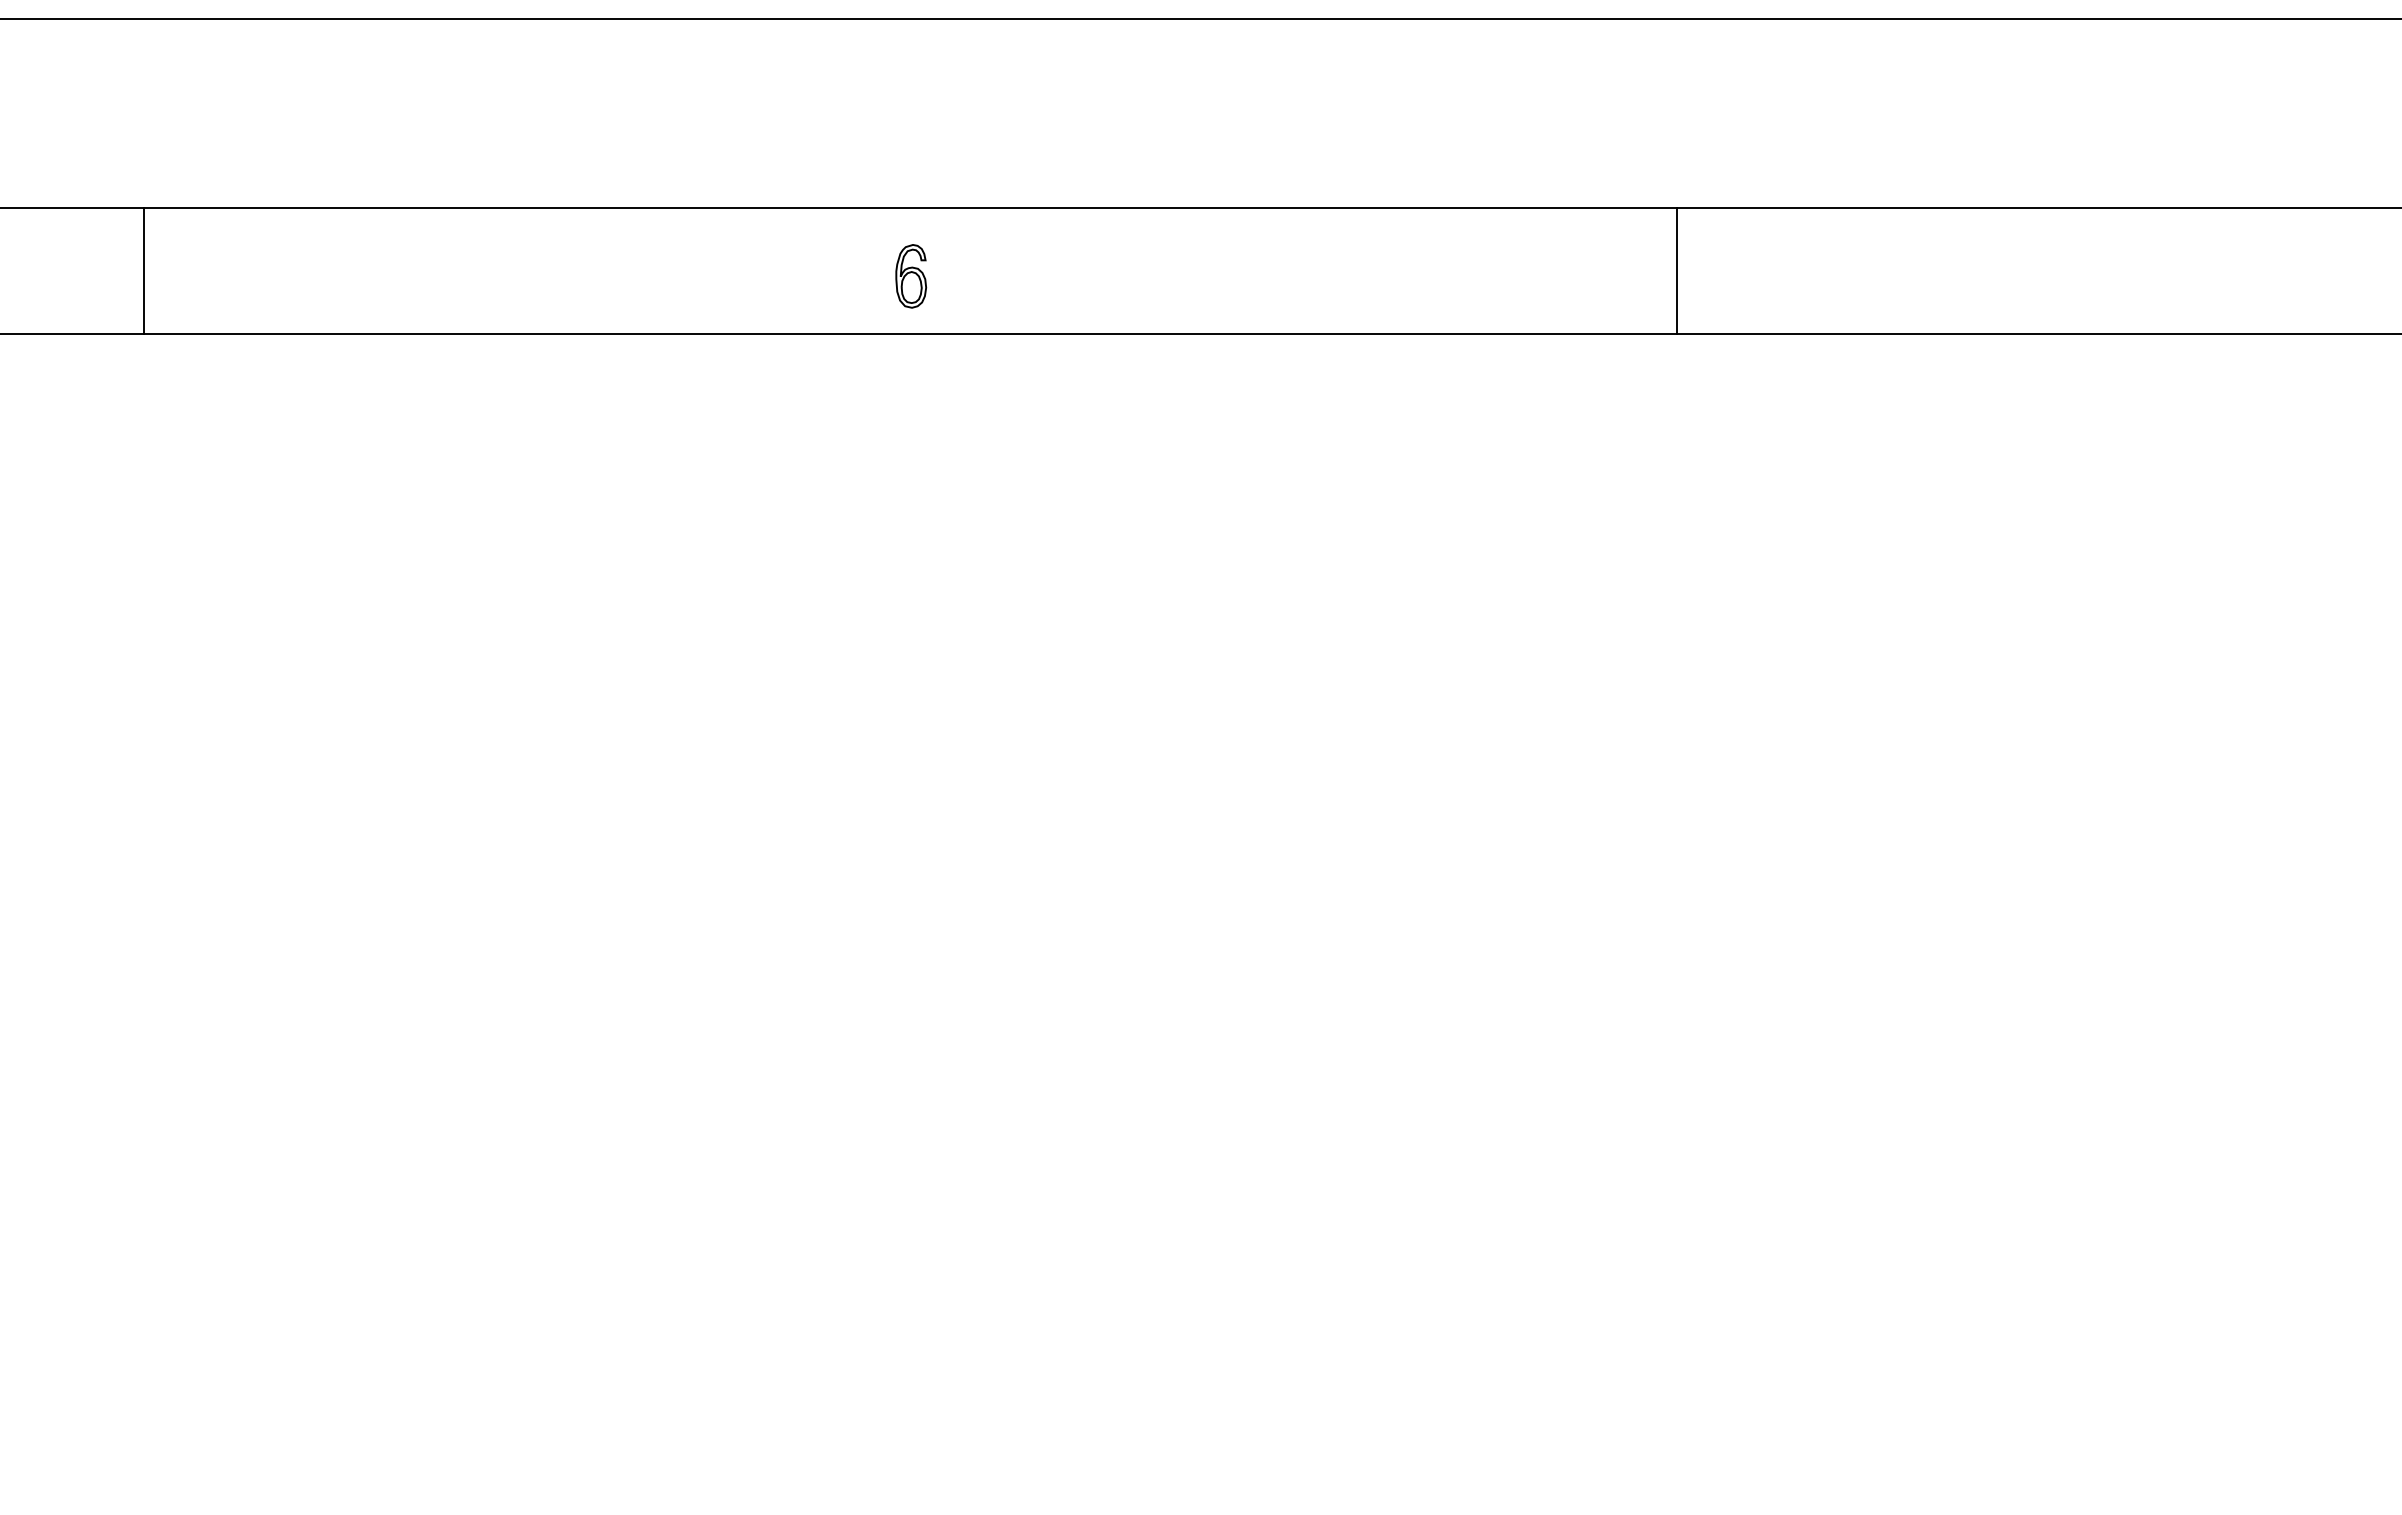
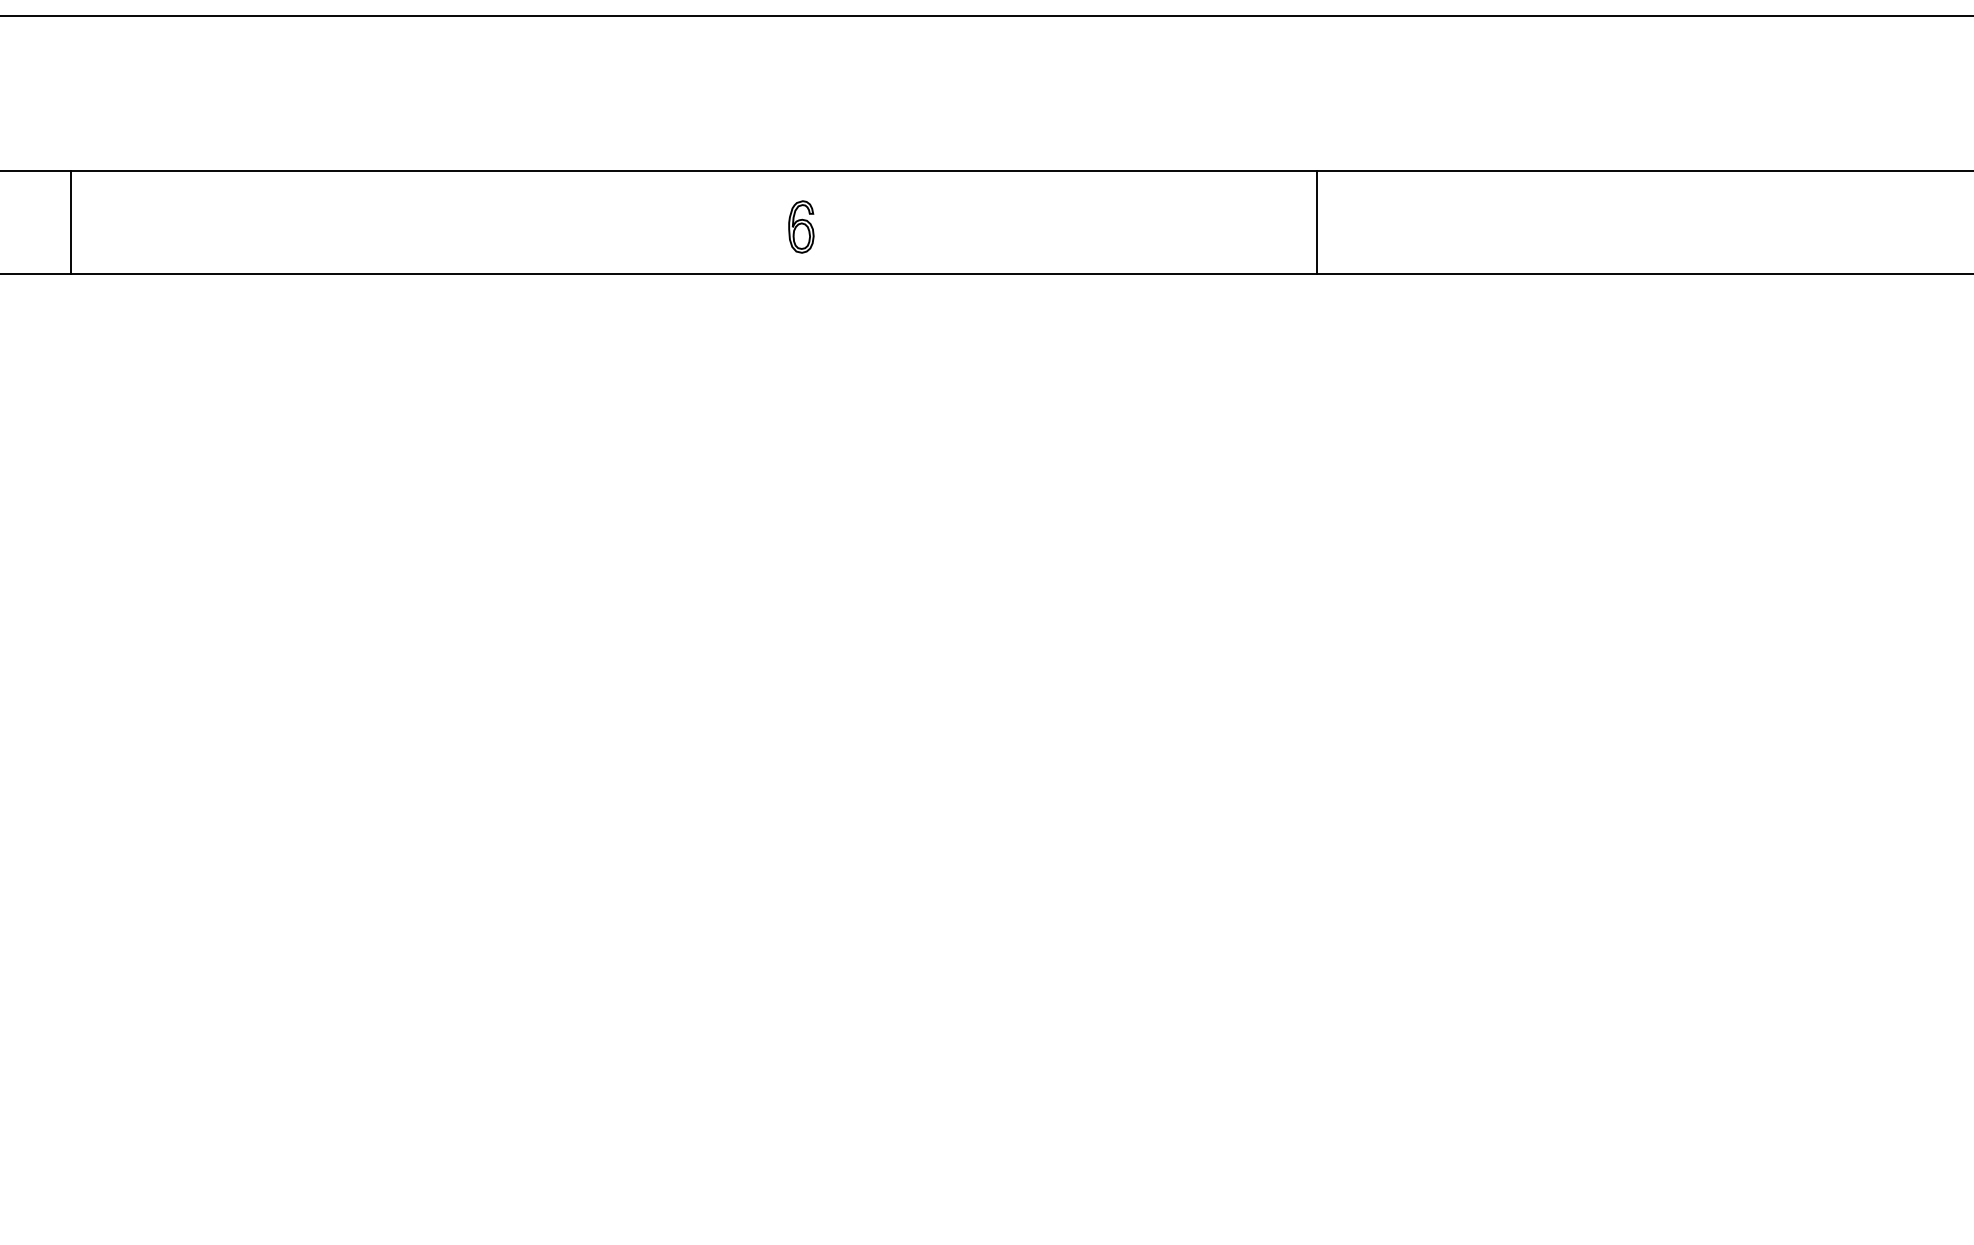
line: (143, 270) -> (70, 222), moved
line: (1676, 270) -> (1317, 222), moved
part: (911, 276) -> (801, 227), moved

